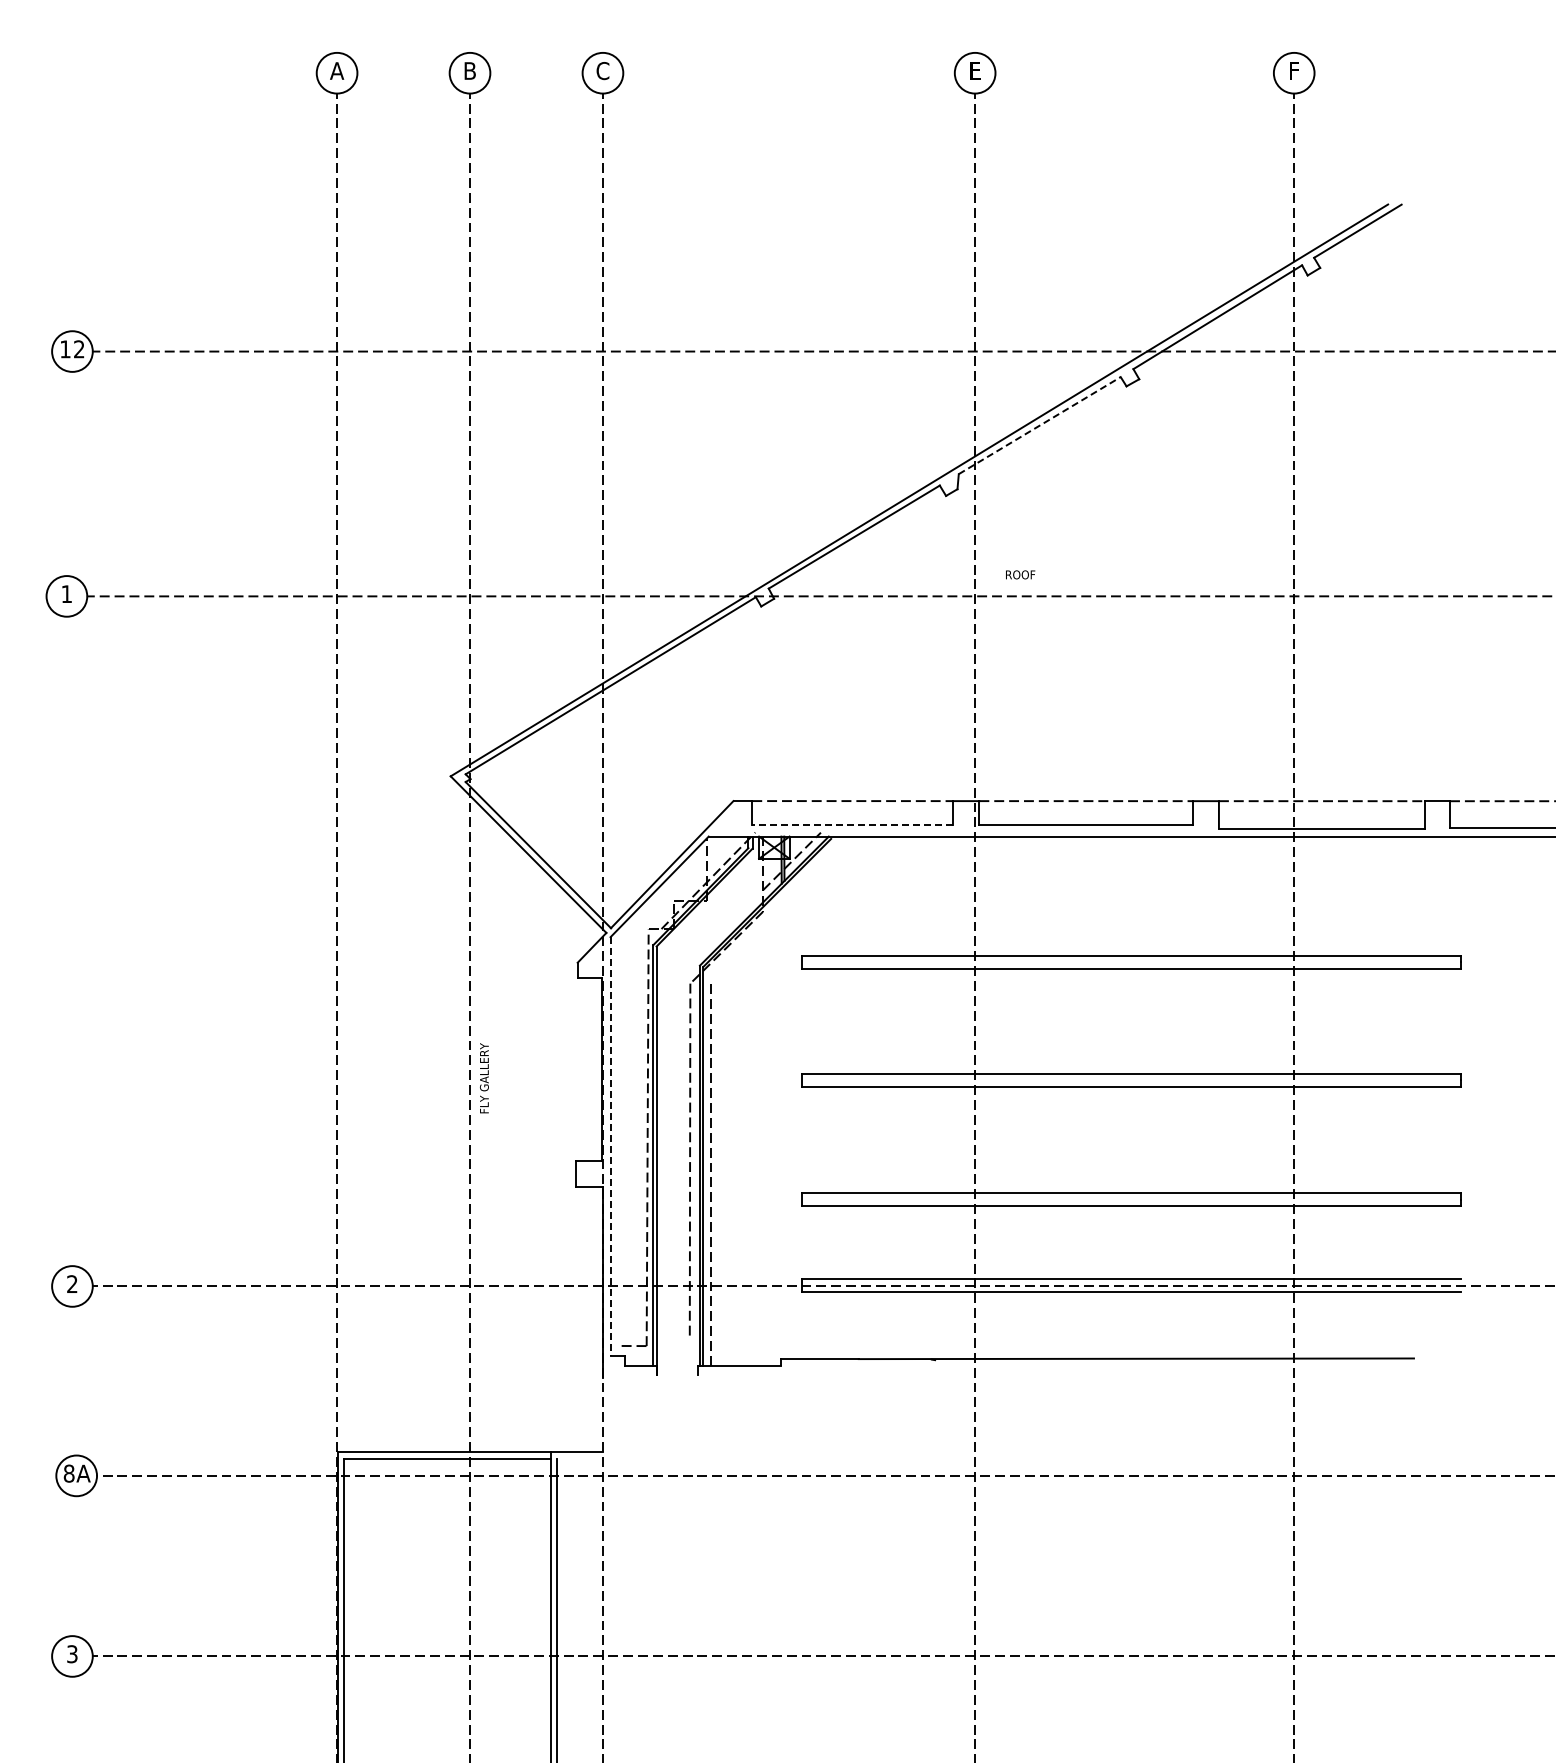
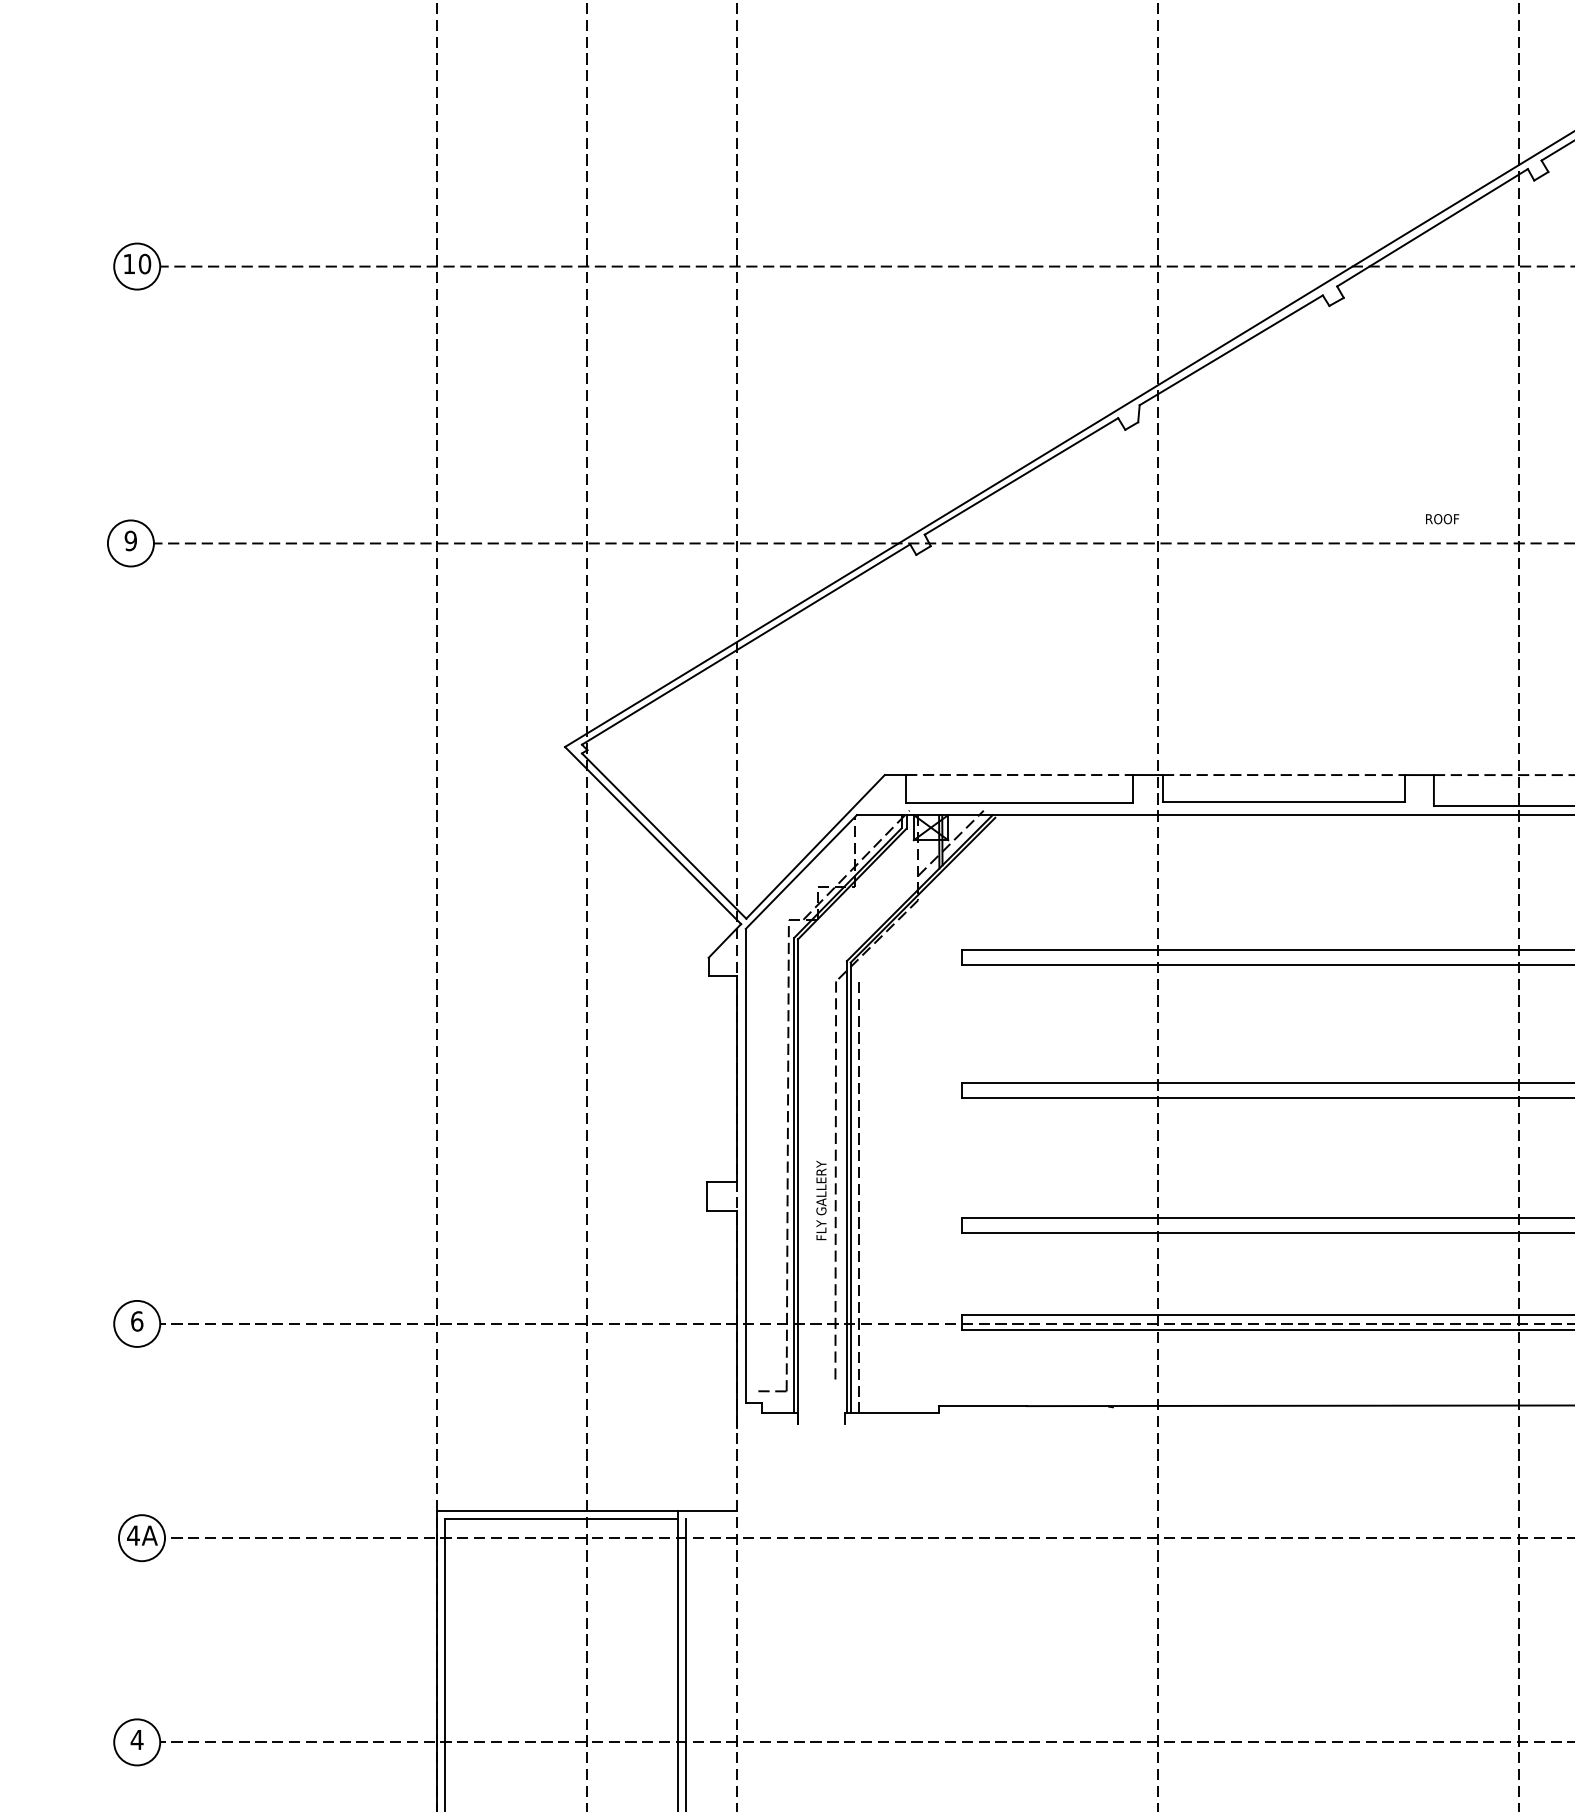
text: (79, 349) -> (145, 264), 12 -> 10
line: (1040, 425) -> (1232, 350), dashed -> solid
text: (1020, 574) -> (1442, 518), moved
text: (66, 594) -> (130, 541), 1 -> 9
line: (852, 825) -> (1019, 802), dashed -> solid
text: (484, 1078) -> (821, 1200), moved
line: (610, 1146) -> (745, 1165), dashed -> solid
text: (72, 1284) -> (137, 1321), 2 -> 6
text: (68, 1473) -> (132, 1535), 8A -> 4A
text: (72, 1654) -> (137, 1740), 3 -> 4

